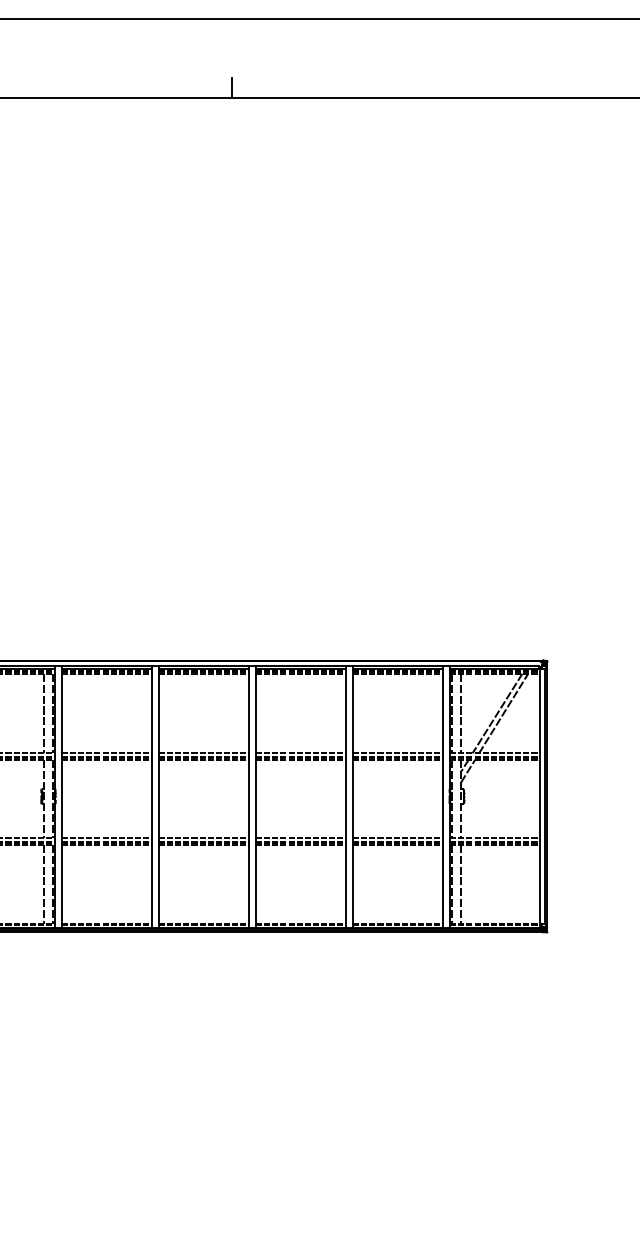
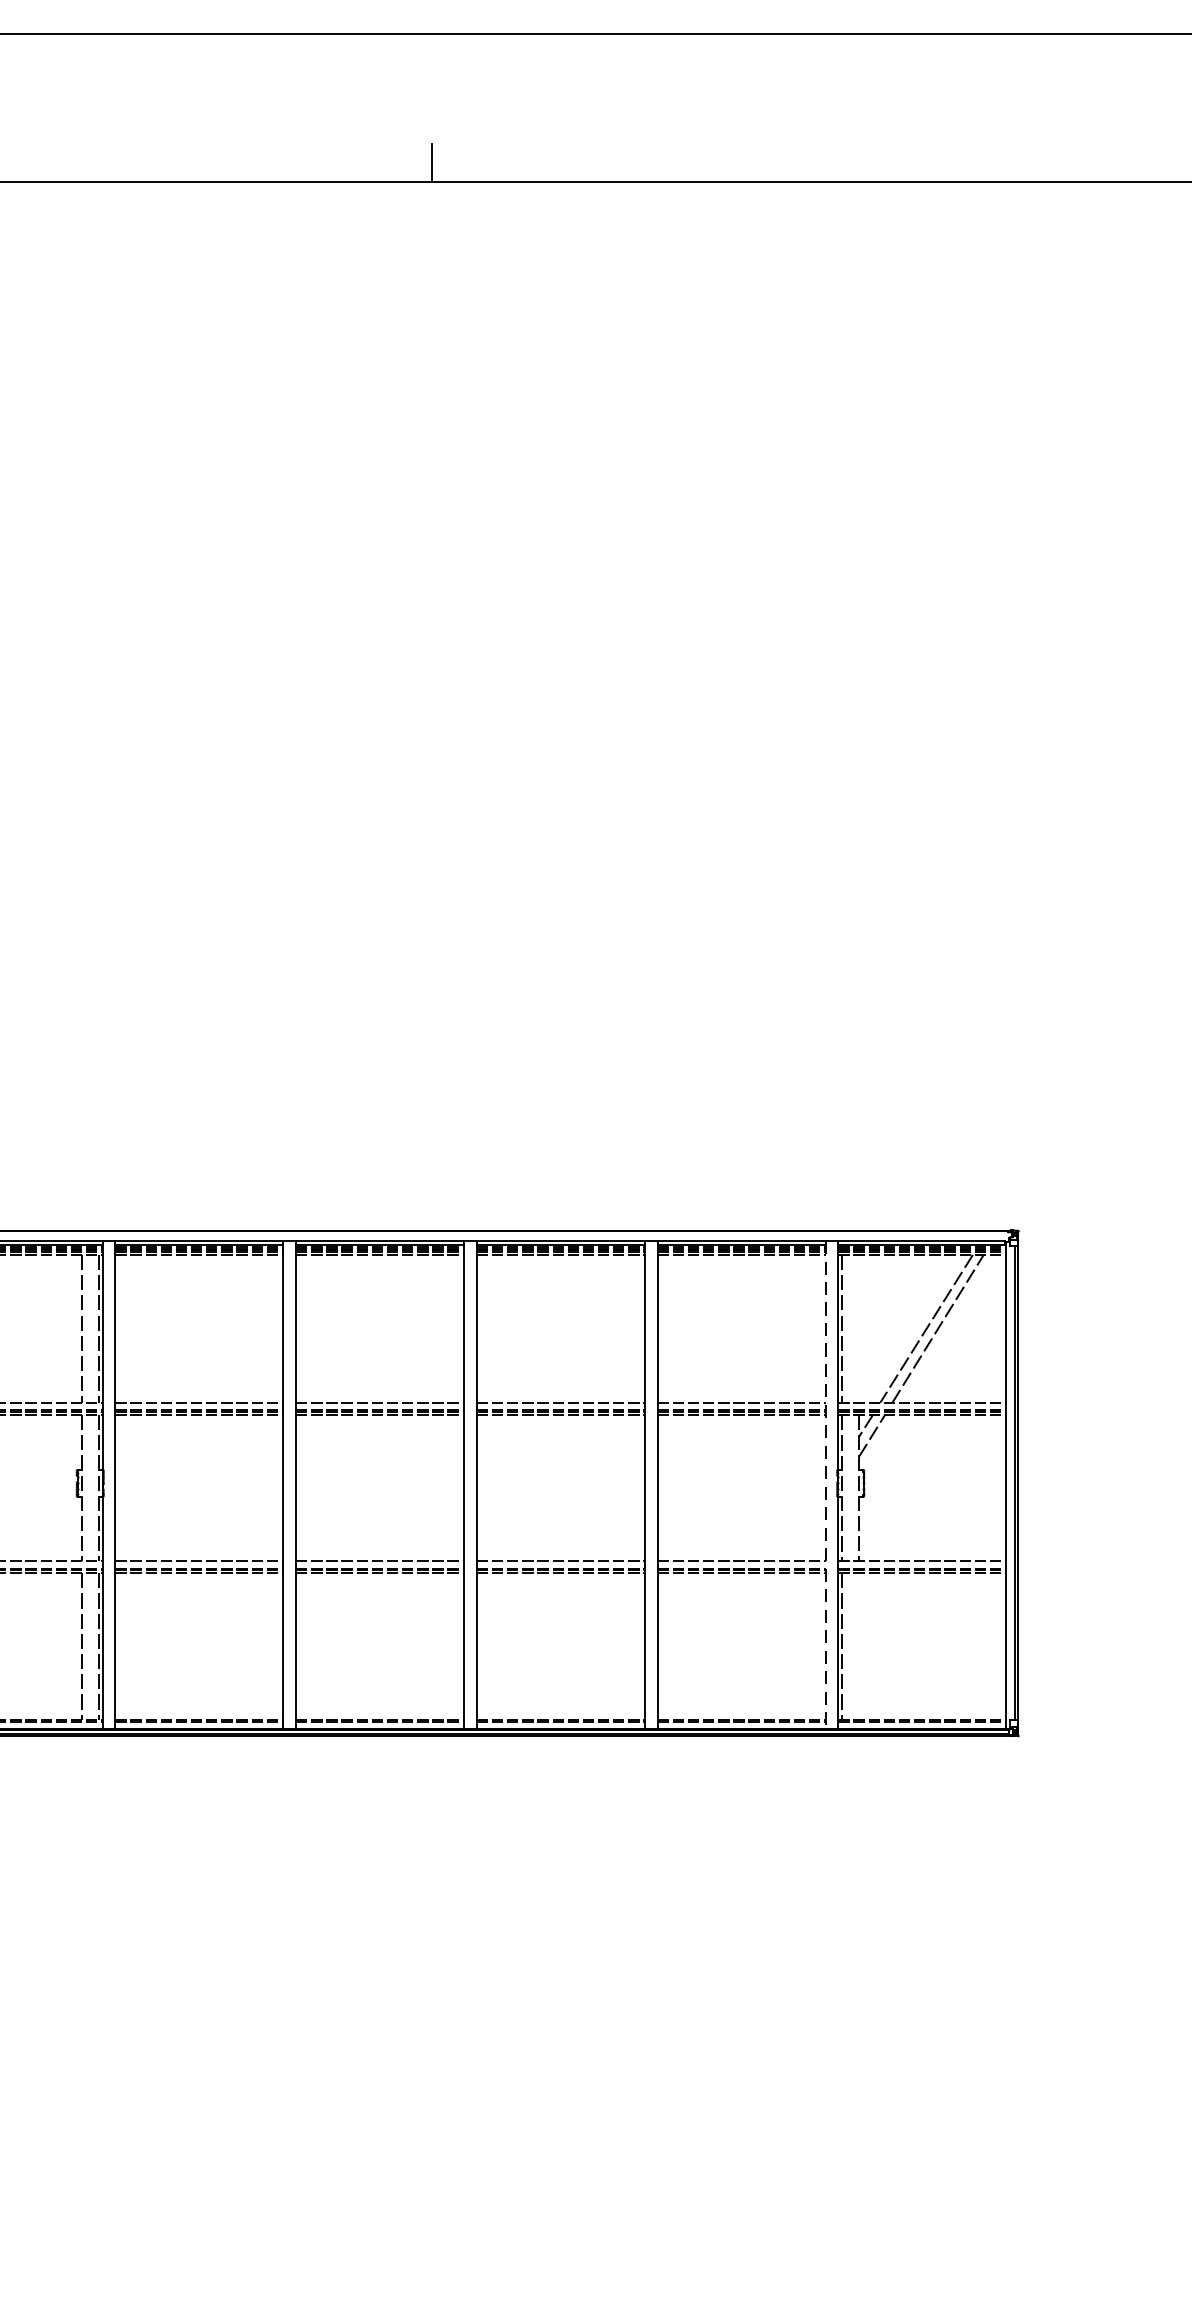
line: (461, 713) -> (859, 1328), removed
line: (443, 797) -> (826, 1485), solid -> dashed
line: (461, 883) -> (859, 1645), removed

